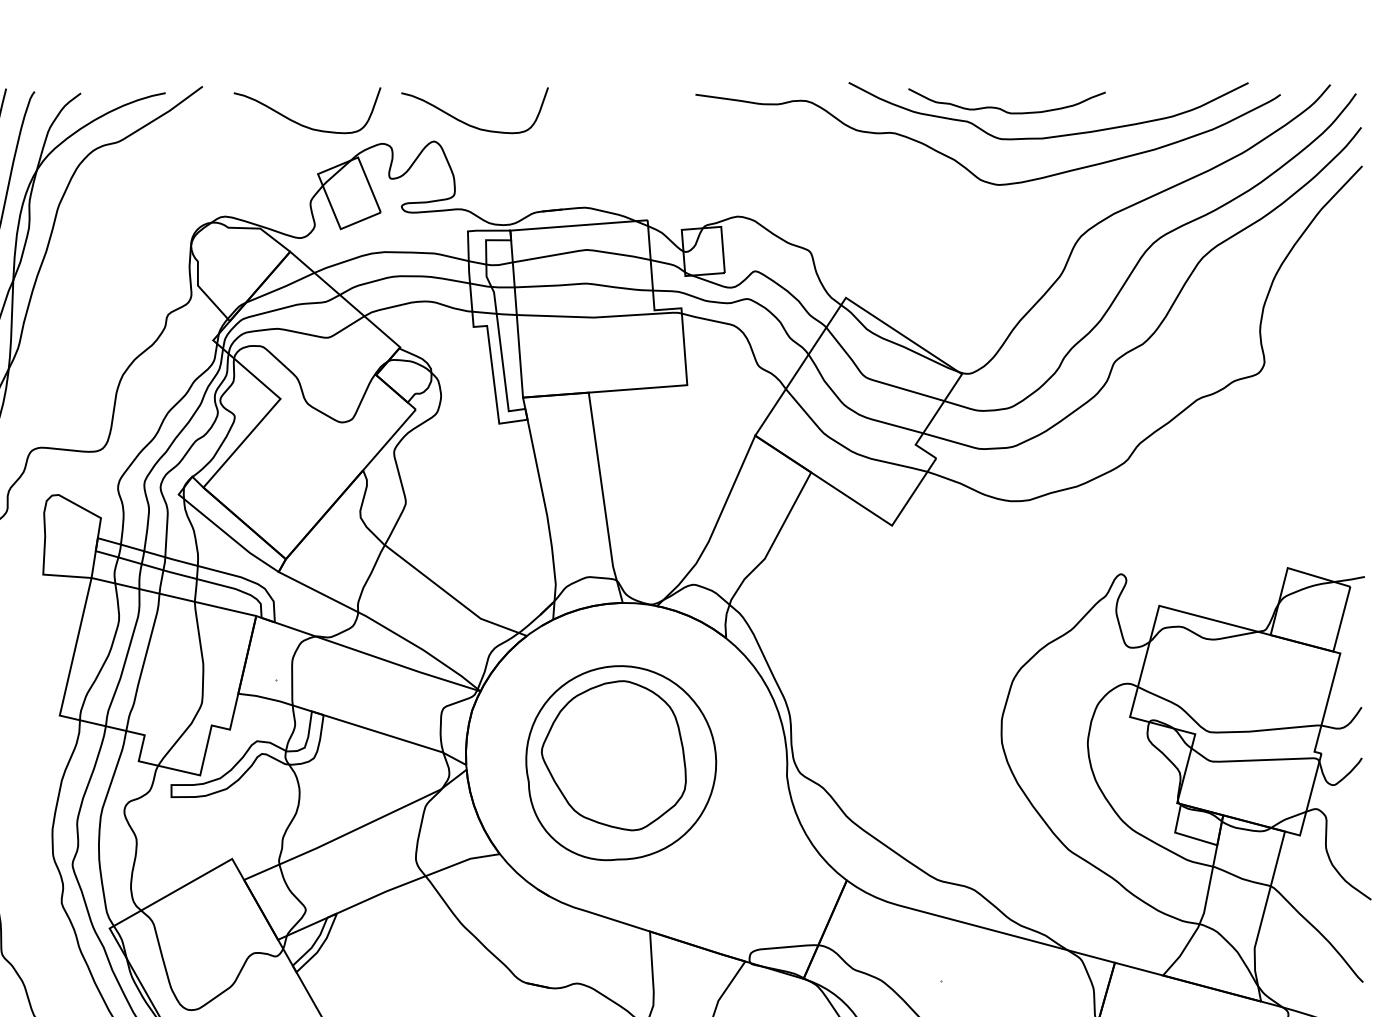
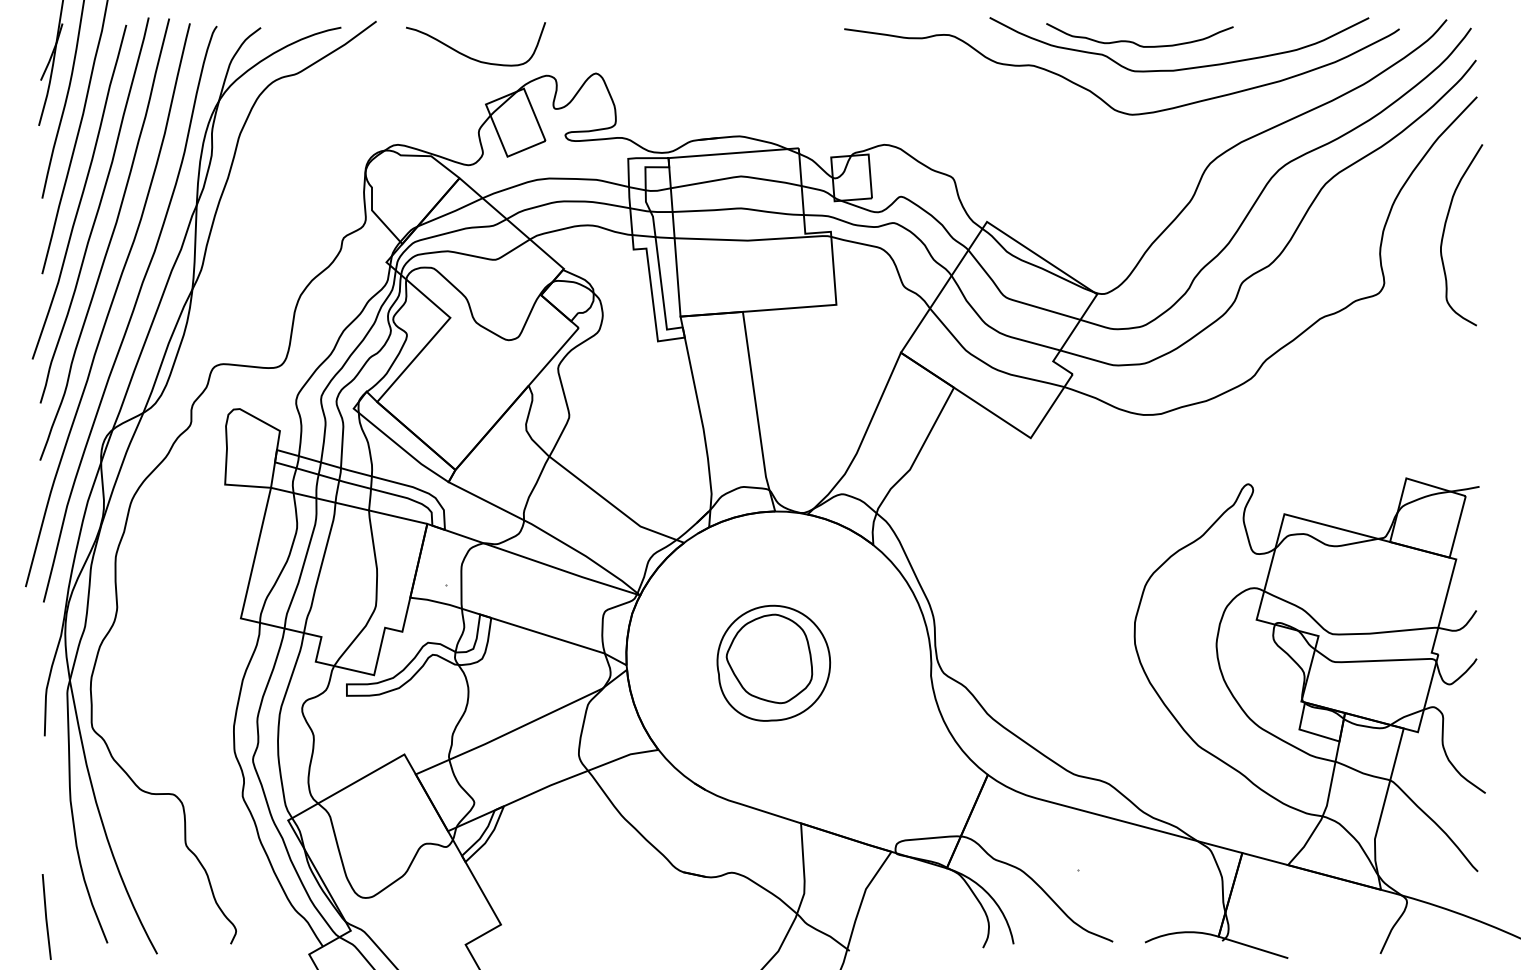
curve: (468, 123) -> (628, 56), removed
curve: (1327, 311) -> (1444, 234), added
part: (620, 762) -> (773, 662), size x0.62

